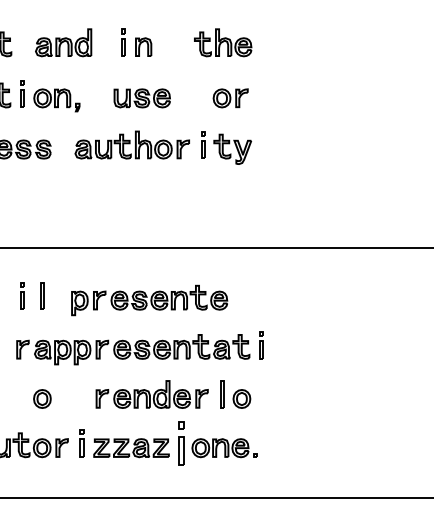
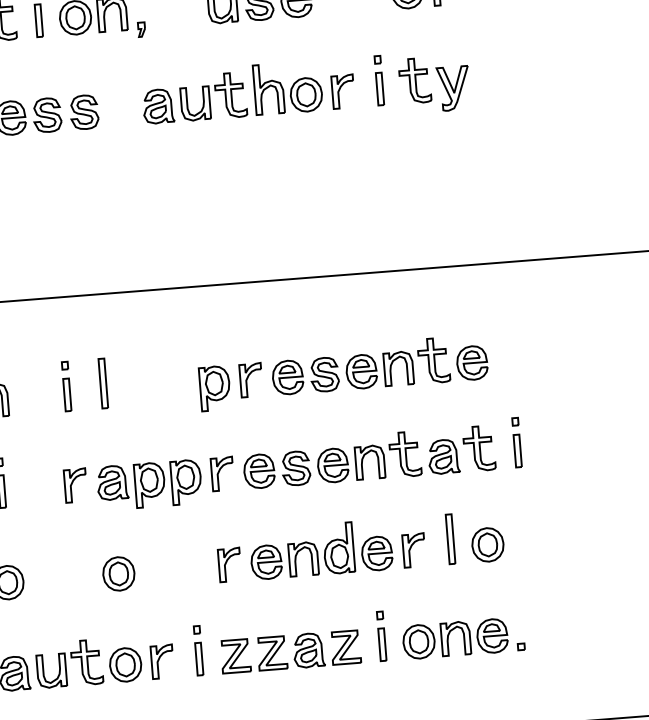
part: (149, 300) -> (343, 372), moved
part: (180, 443) -> (380, 636), size x0.62

